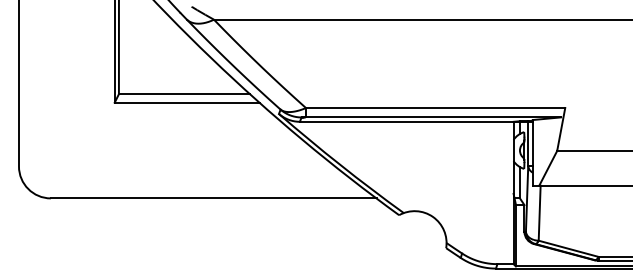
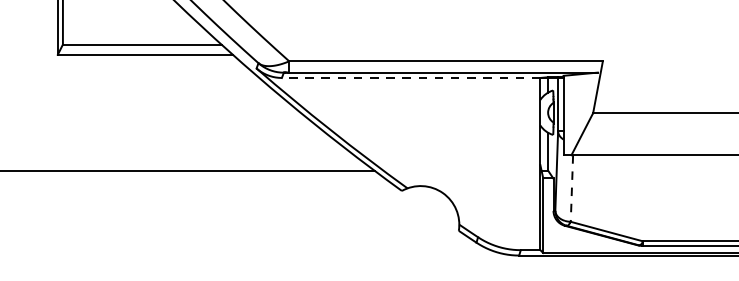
line: (406, 121) -> (410, 77), solid -> dashed
line: (539, 213) -> (571, 188), solid -> dashed

